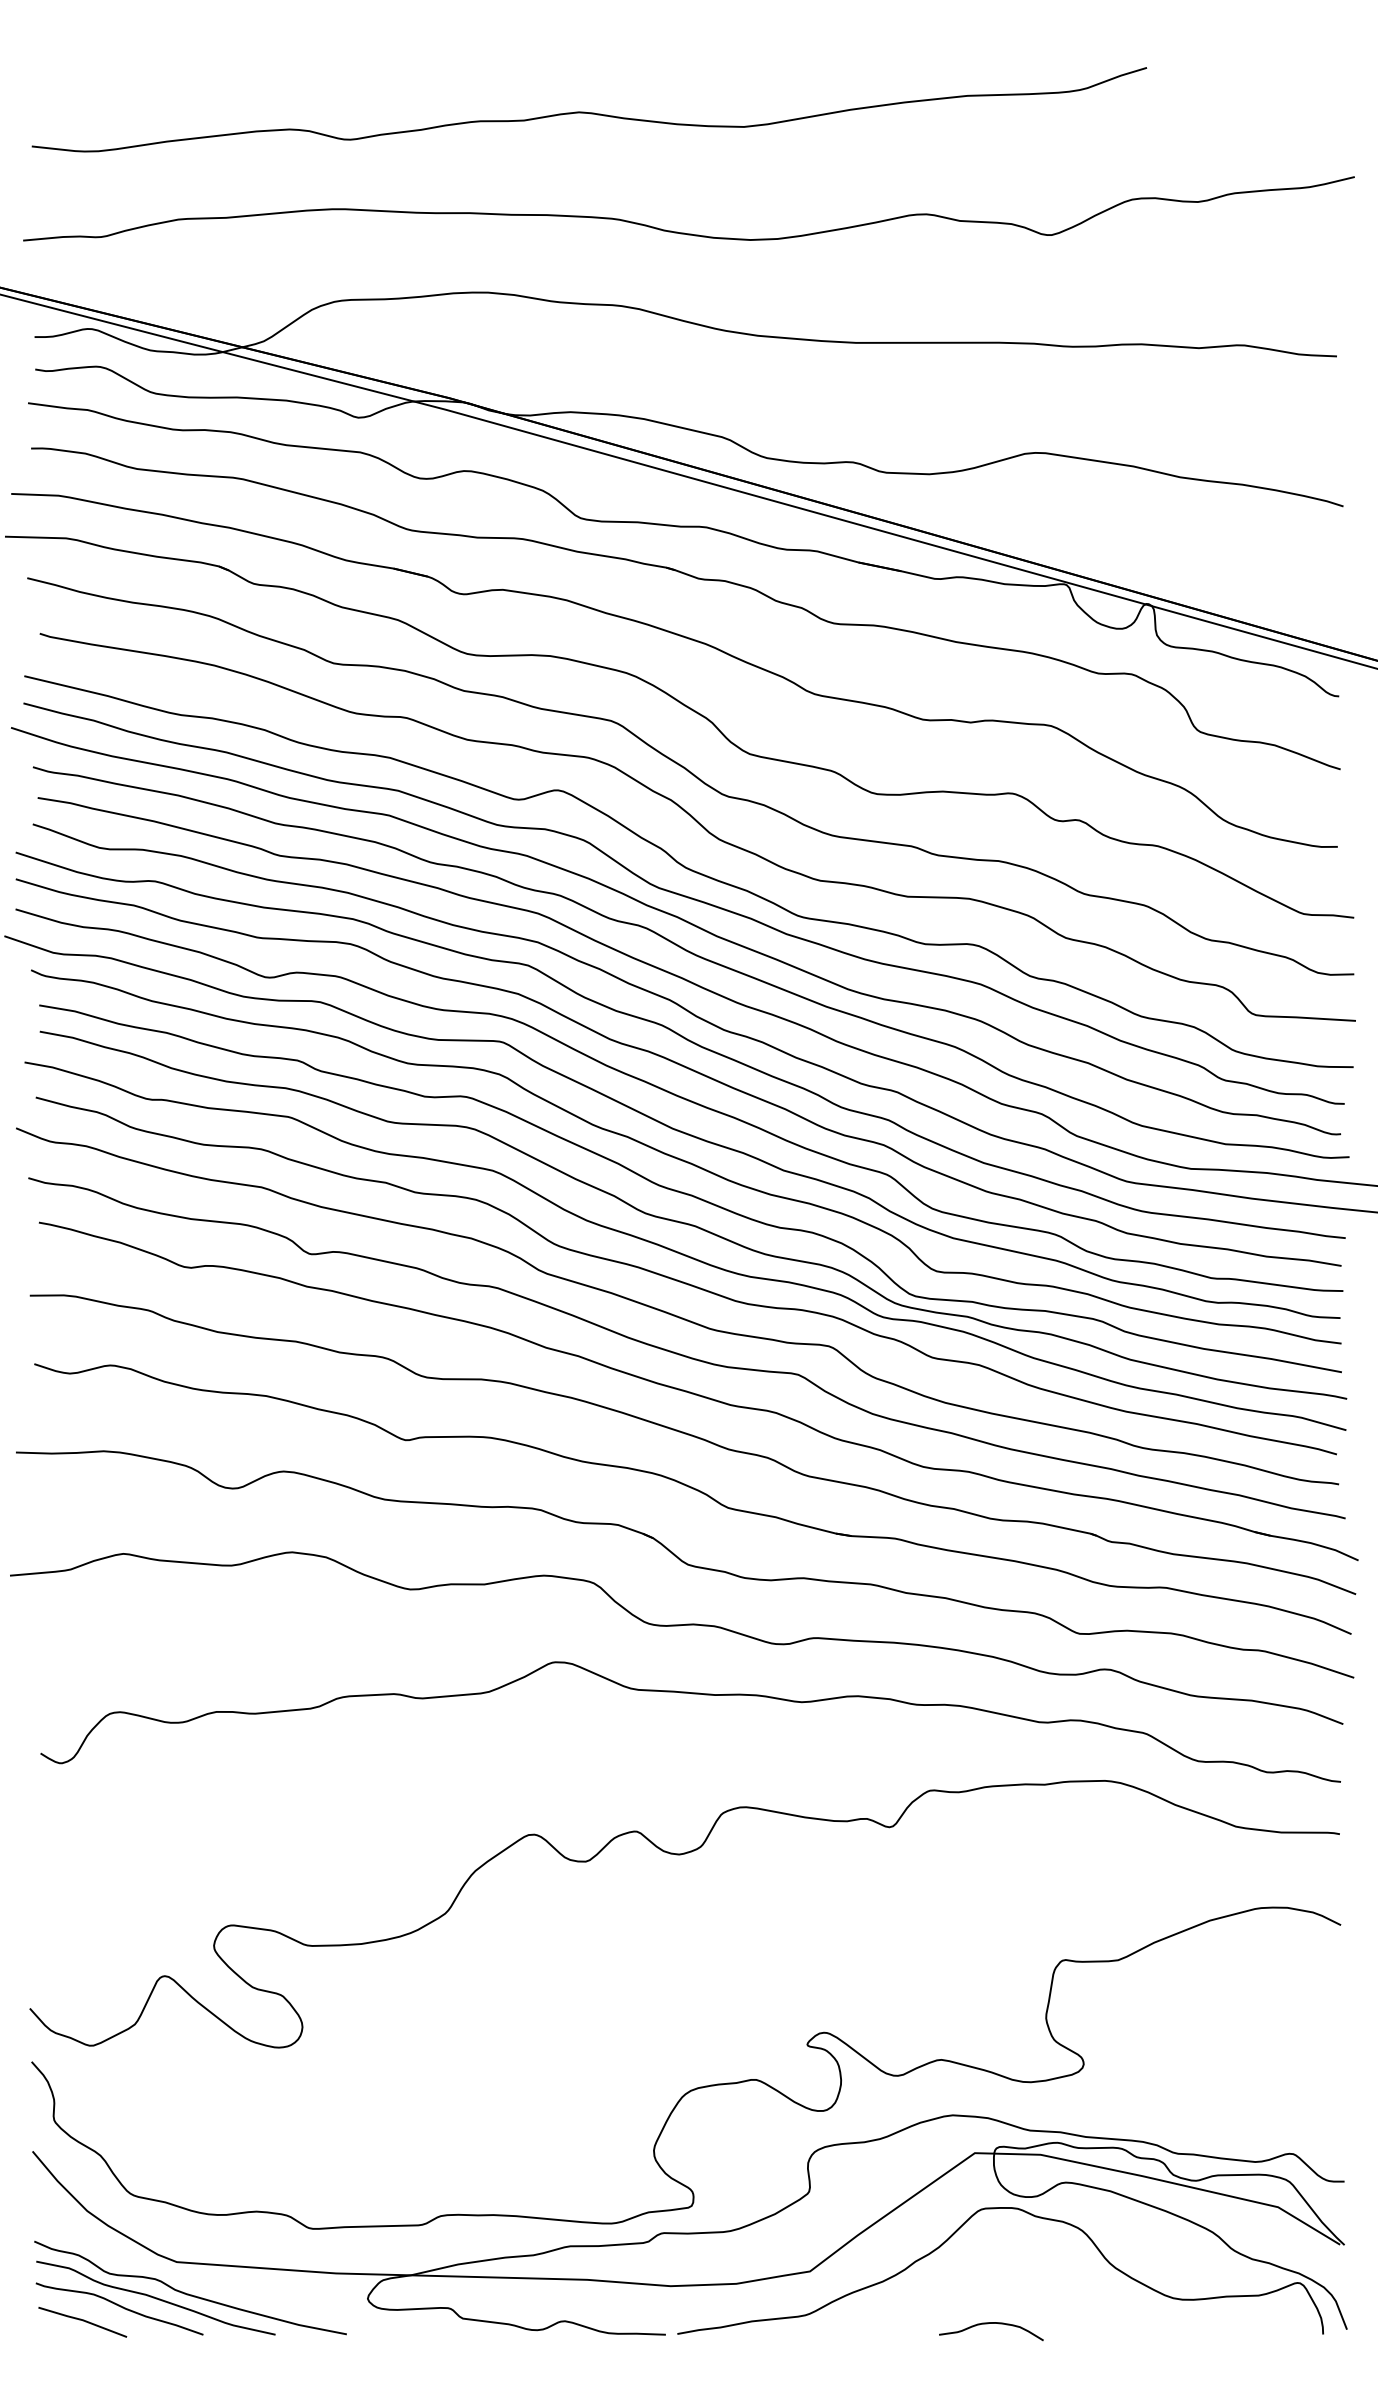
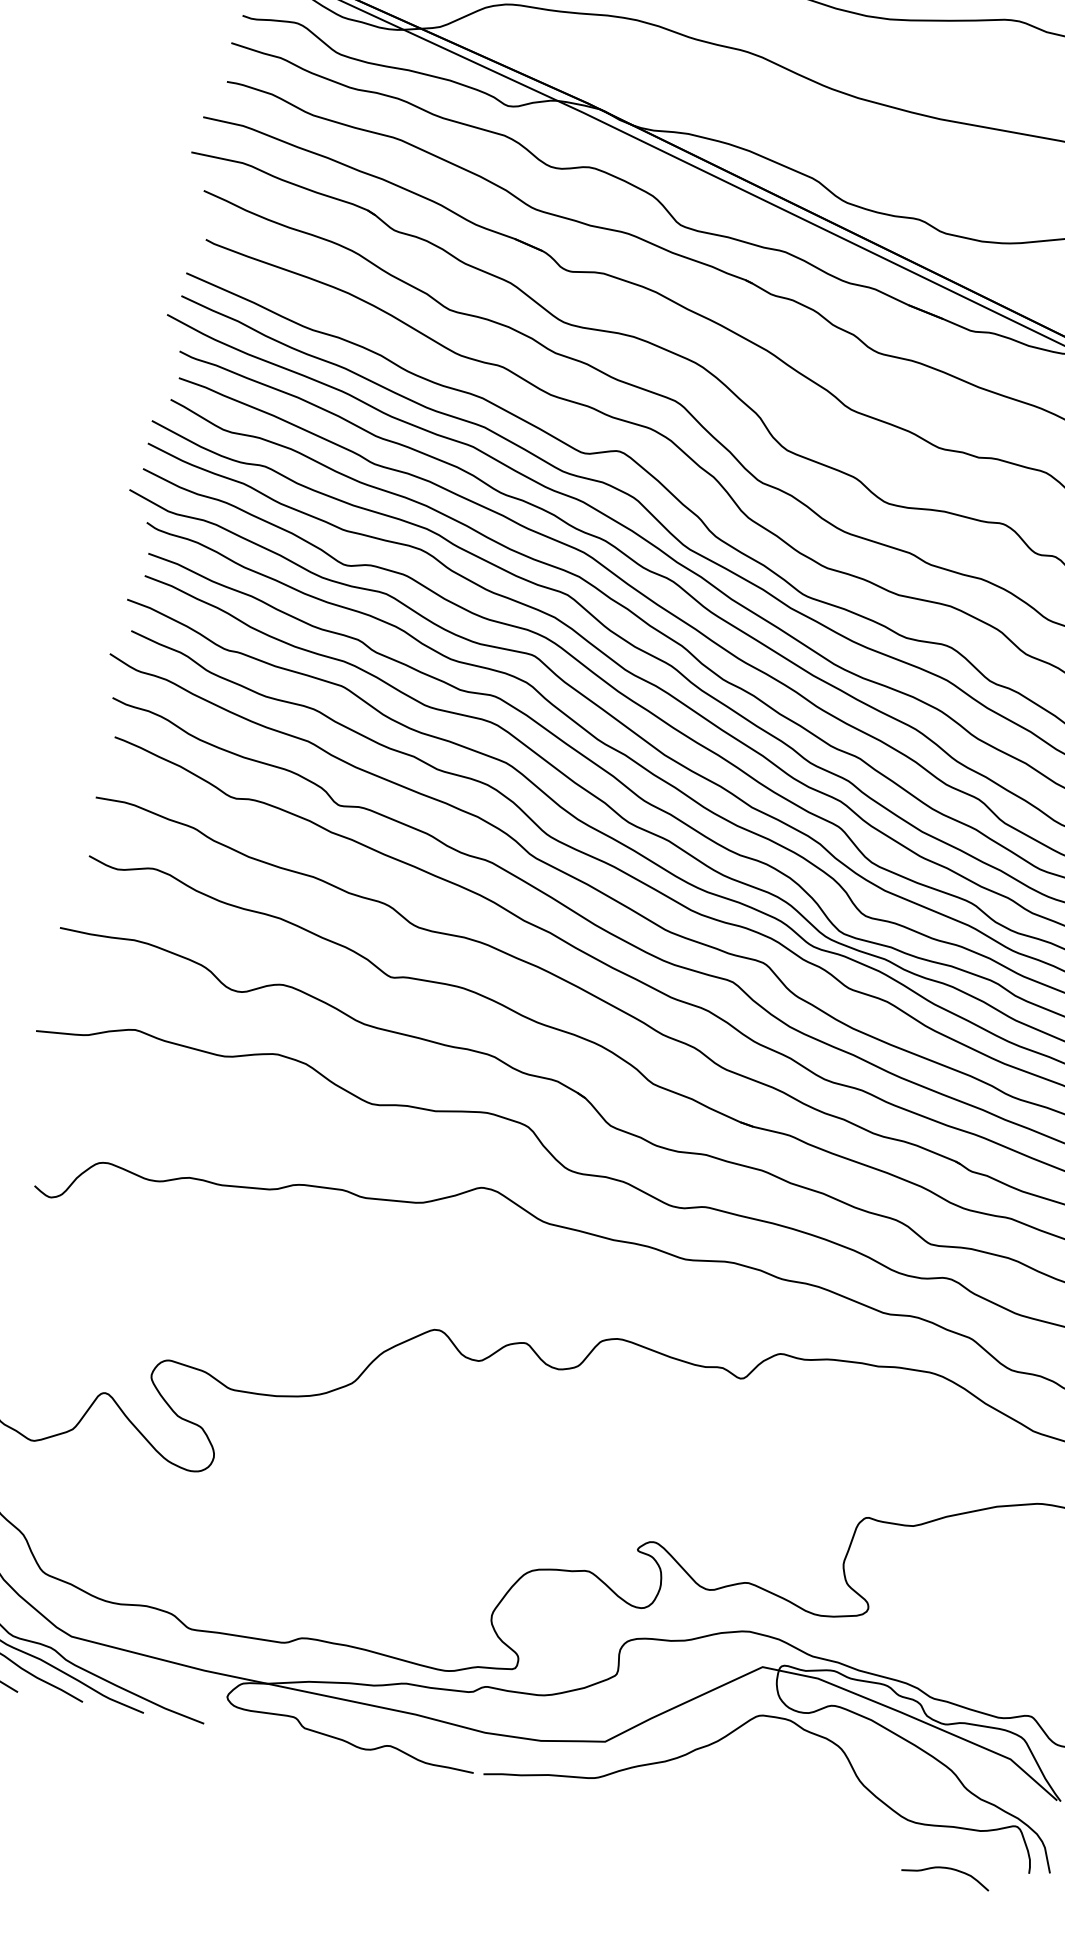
curve: (991, 2323) -> (947, 1868), moved

